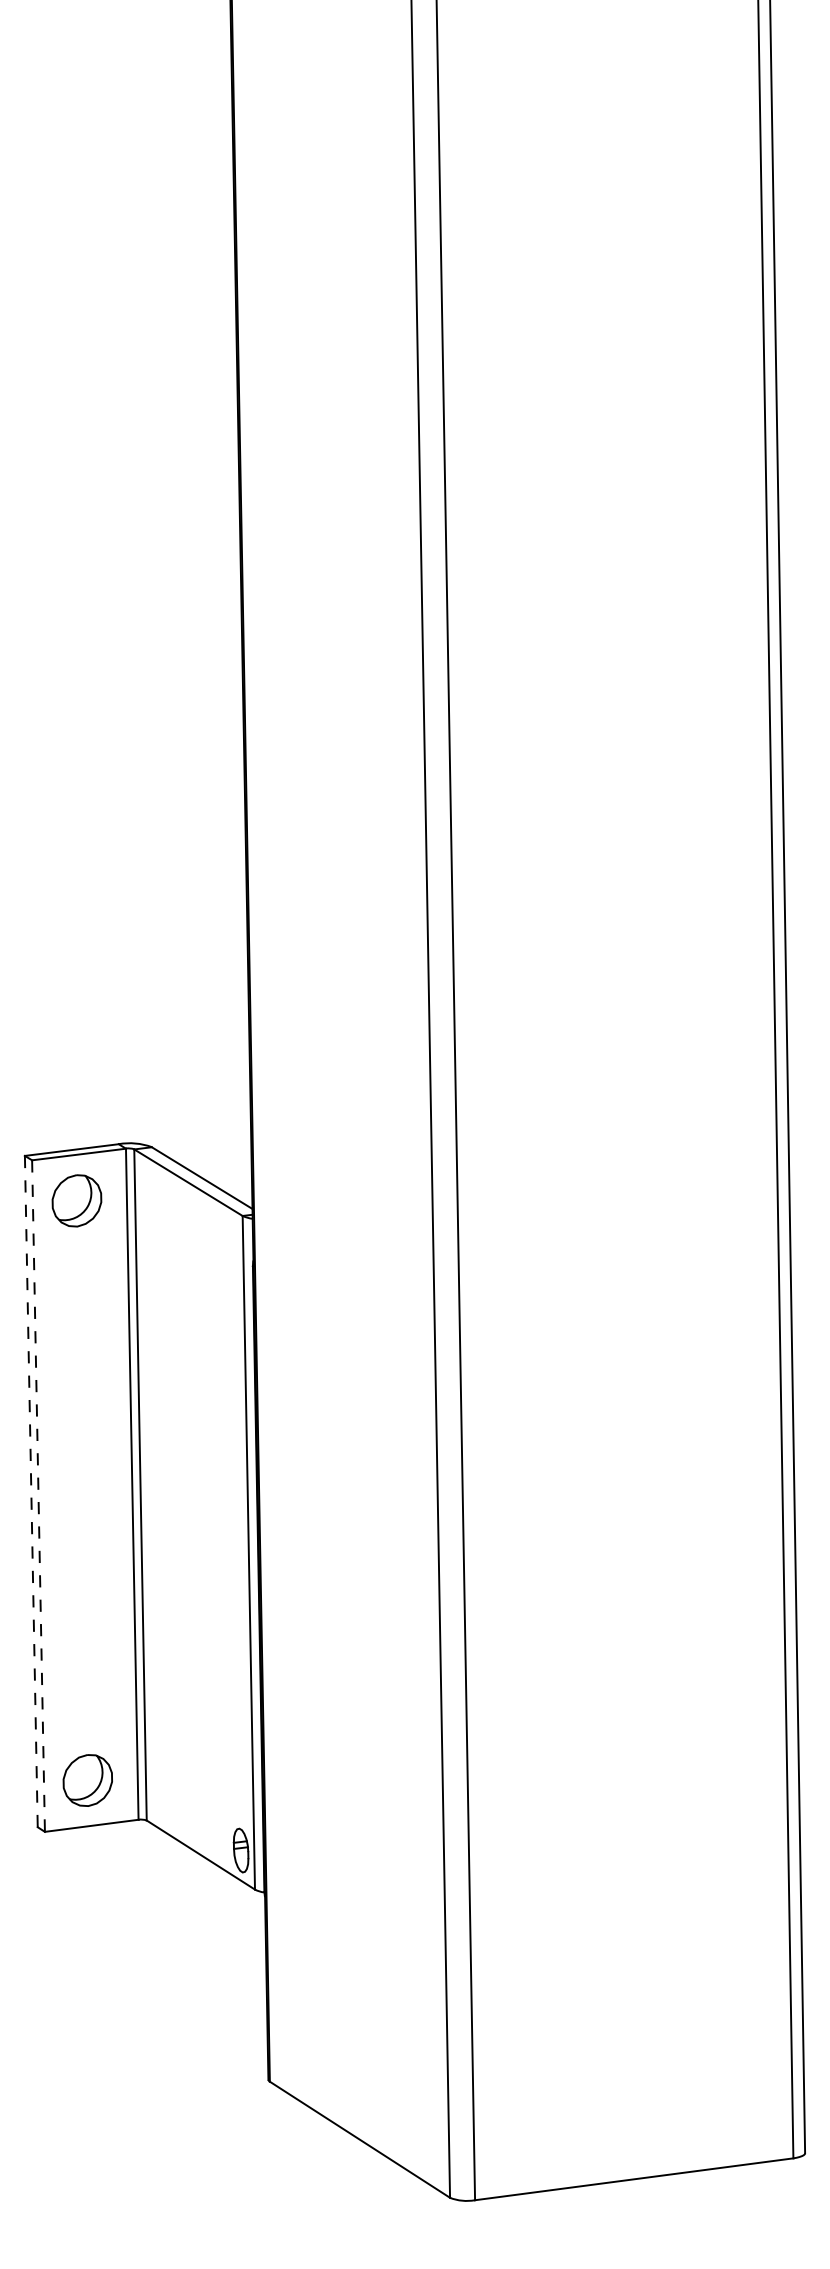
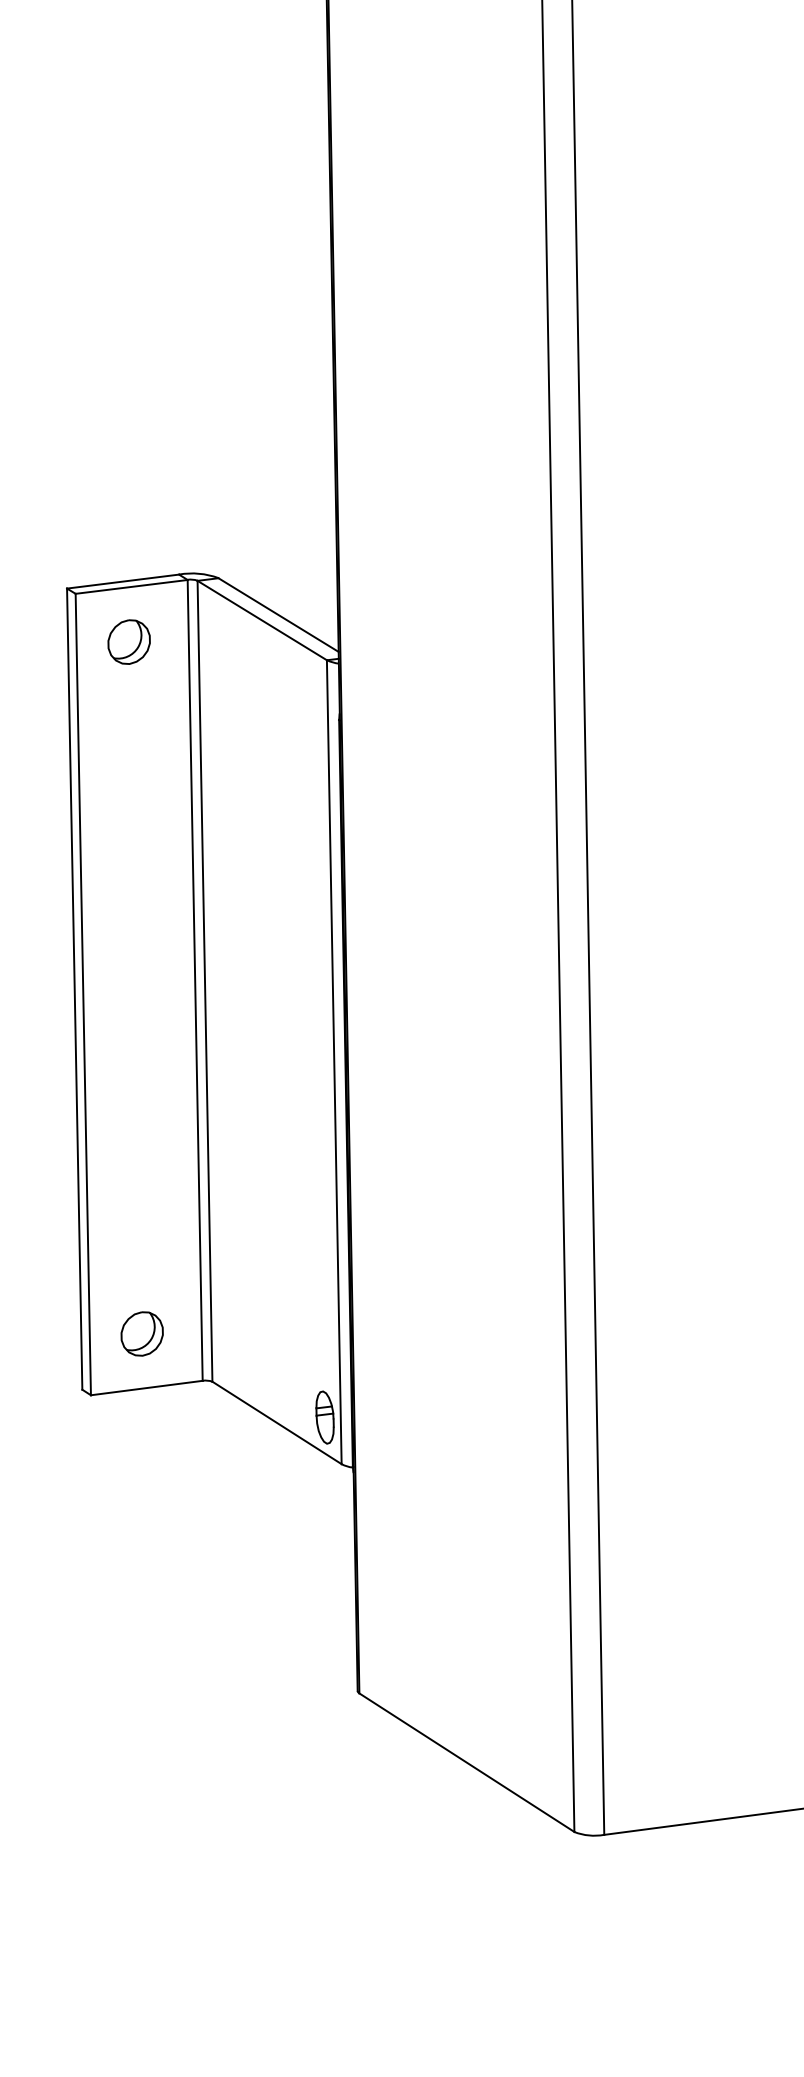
part: (76, 1200) -> (128, 641), size x0.71
line: (31, 1491) -> (74, 989), dashed -> solid
line: (38, 1496) -> (83, 995), dashed -> solid
part: (87, 1780) -> (141, 1333), size x0.71

